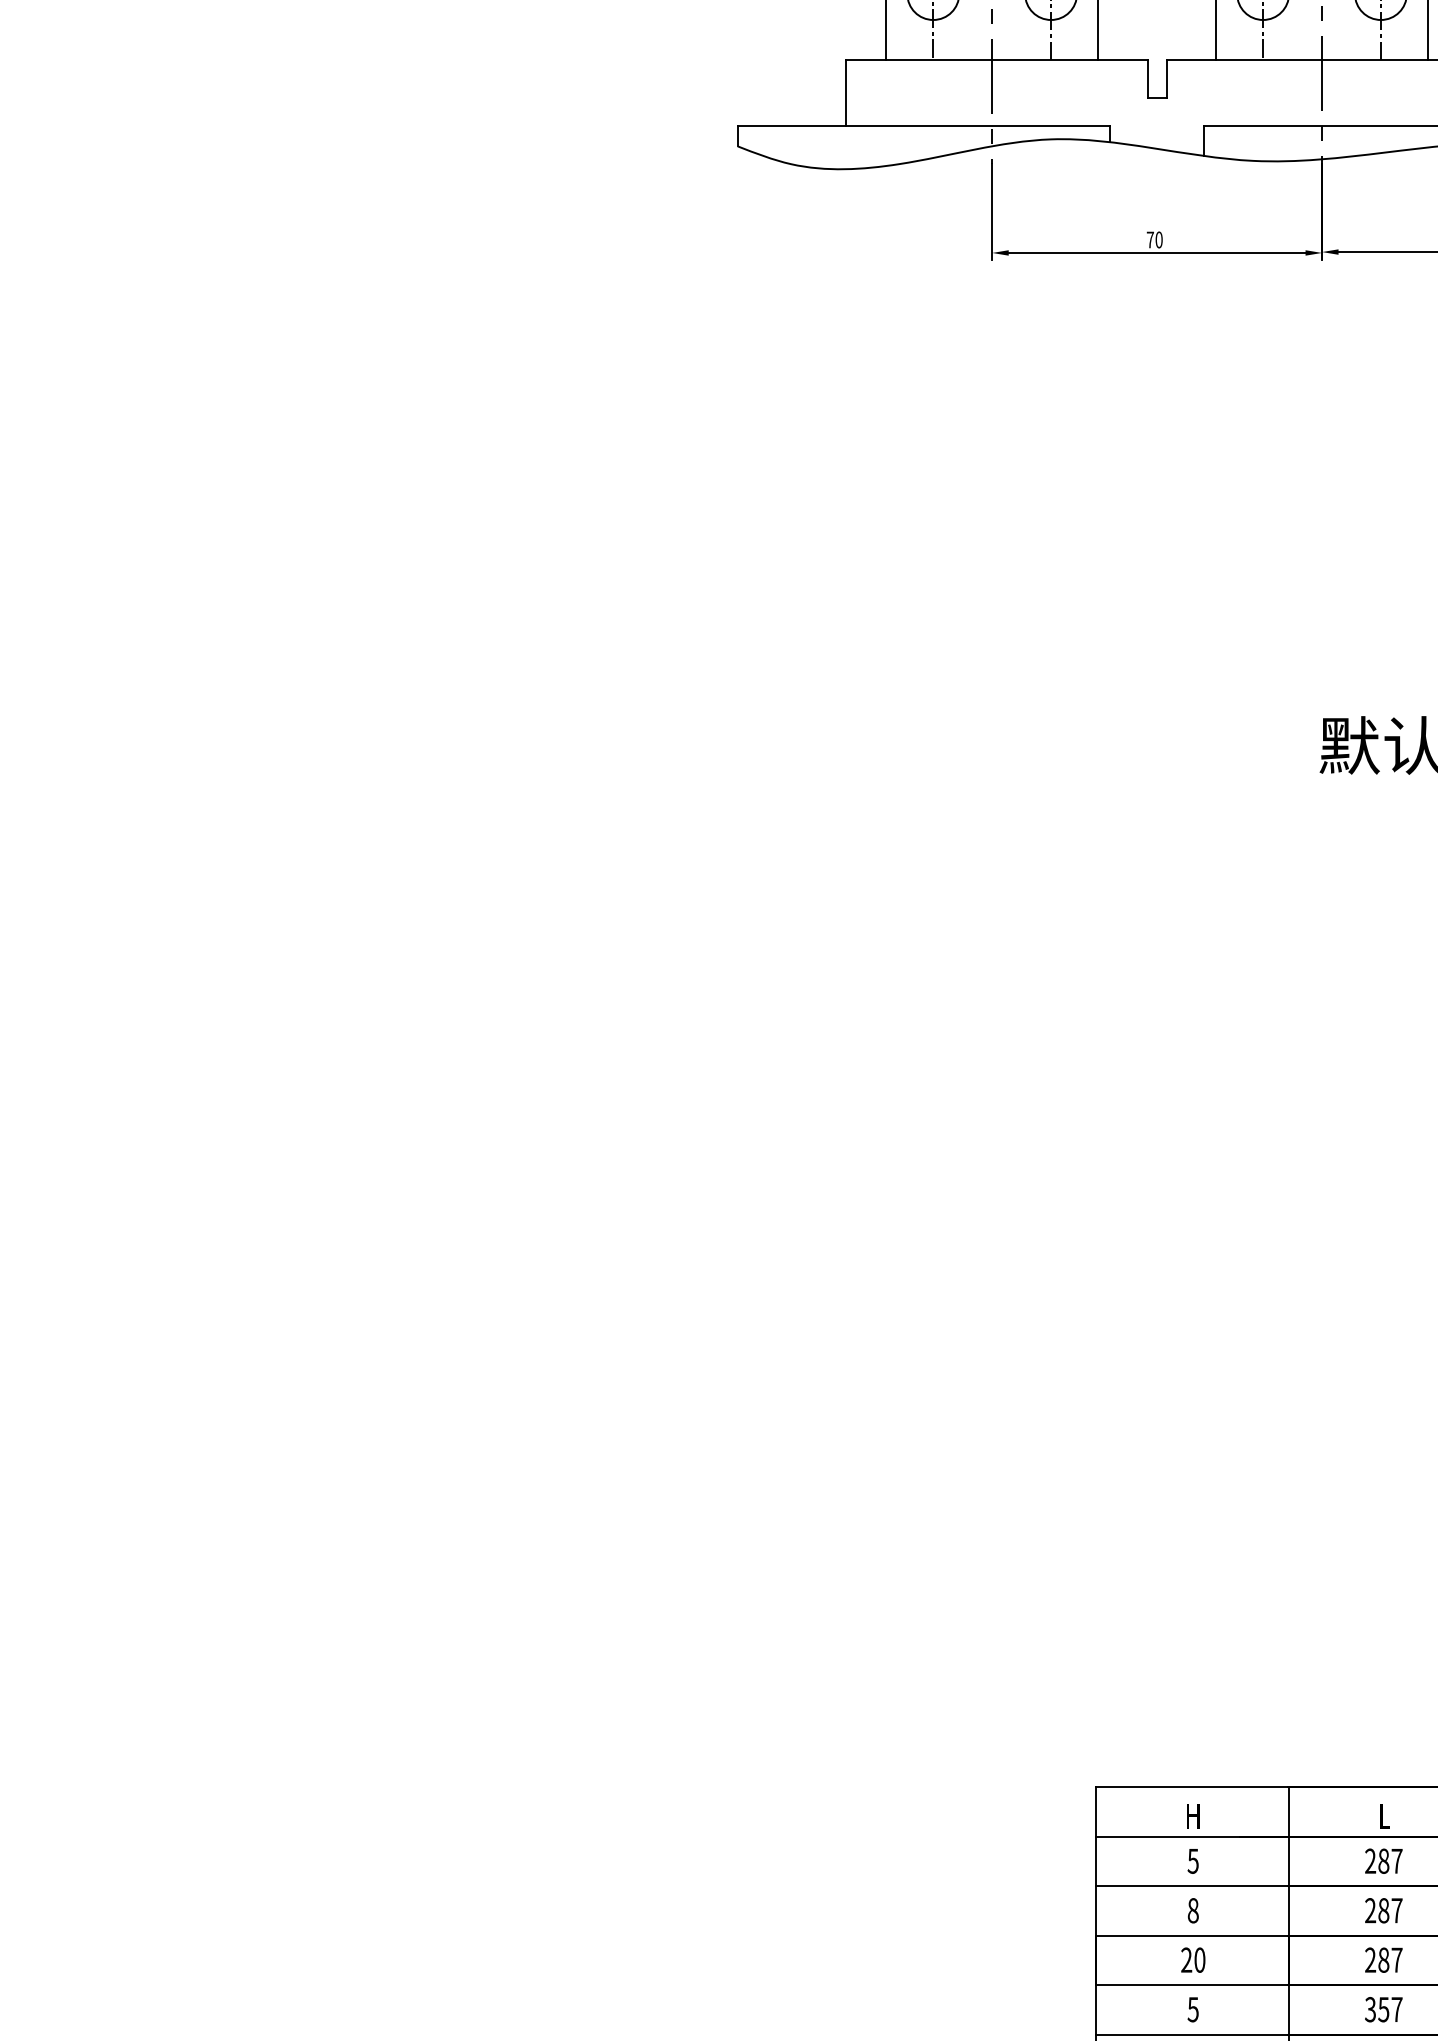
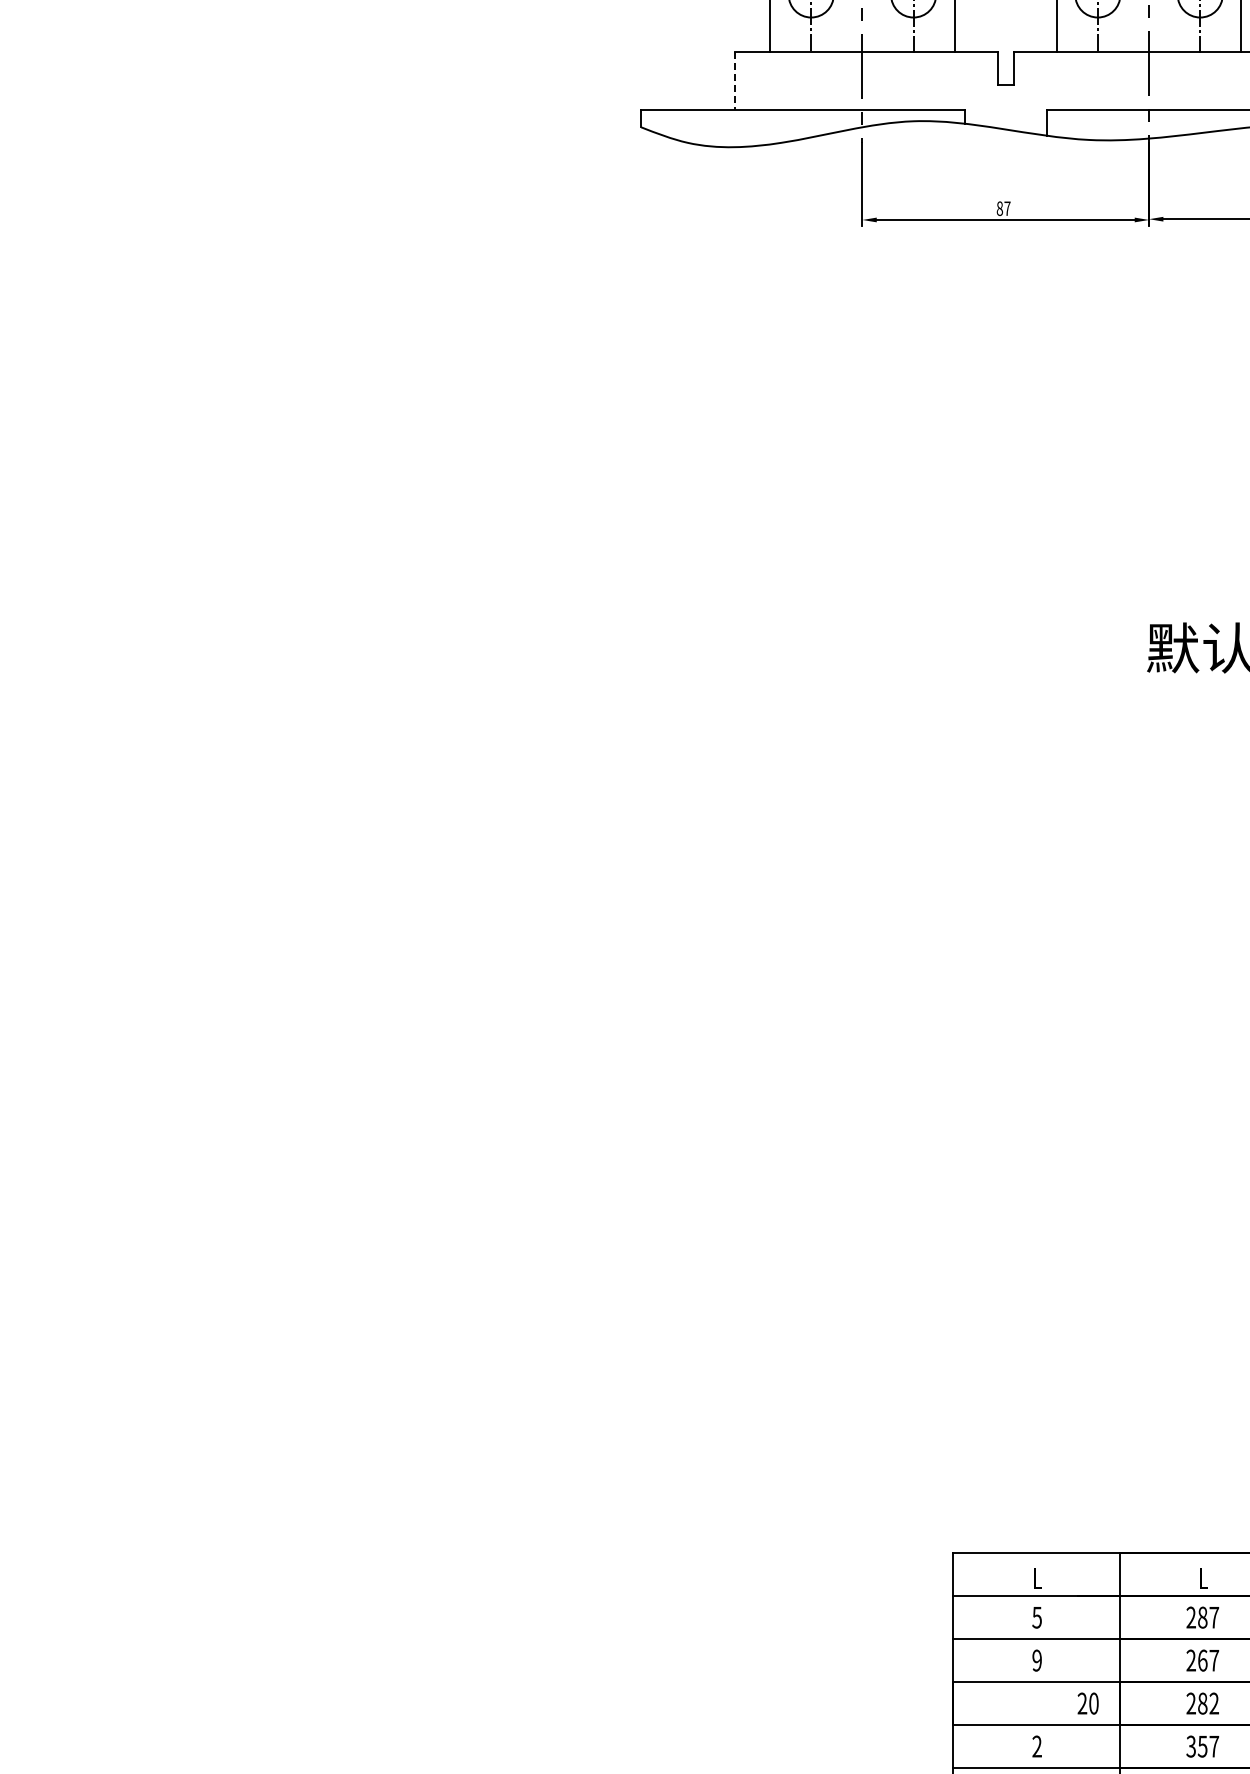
line: (846, 93) -> (735, 81), solid -> dashed
text: (1154, 239) -> (1003, 208), 70 -> 87
text: (1193, 1816) -> (1037, 1578), H -> L
text: (1192, 1910) -> (1036, 1660), 8 -> 9
text: (1383, 1910) -> (1202, 1660), 287 -> 267
text: (1192, 1960) -> (1087, 1703), moved
text: (1397, 1960) -> (1214, 1703), 287 -> 282
text: (1192, 2009) -> (1036, 1746), 5 -> 2

